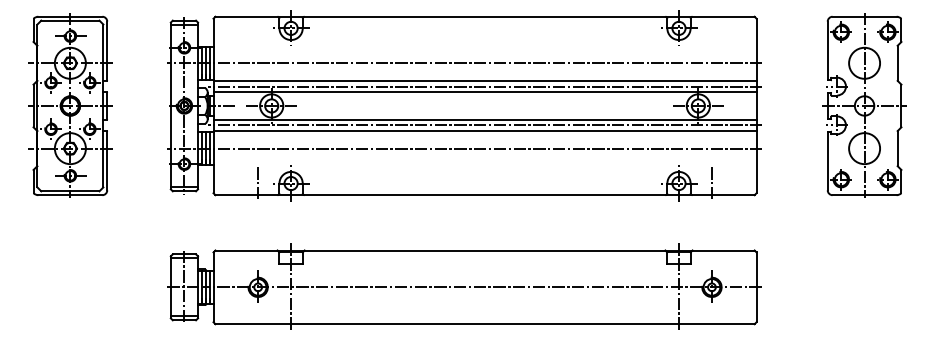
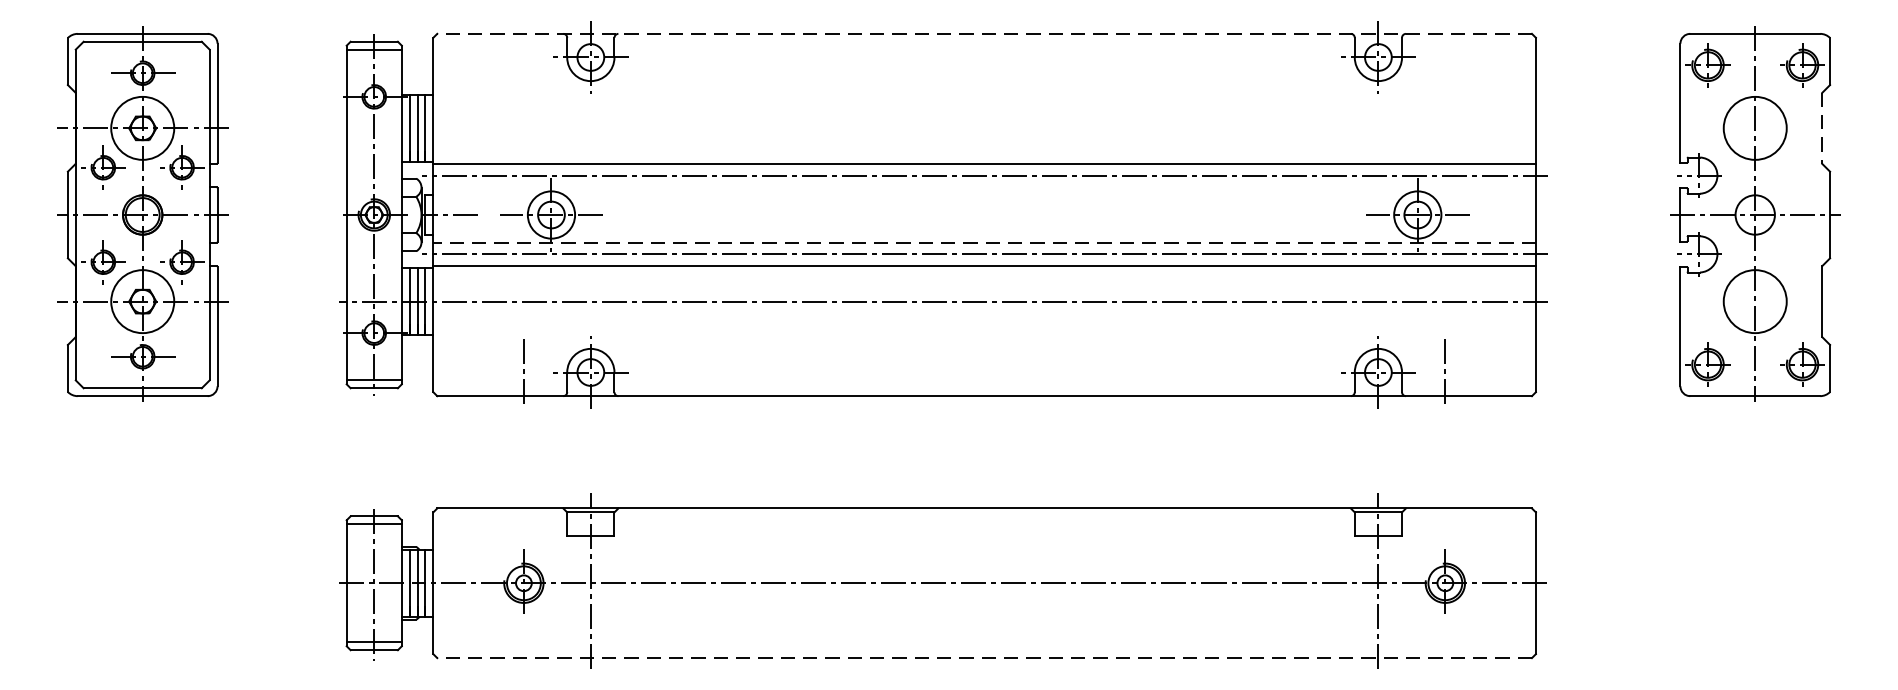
line: (485, 16) -> (985, 33), solid -> dashed
line: (464, 63) -> (942, 128), removed
line: (897, 63) -> (1822, 128), solid -> dashed
line: (484, 92) -> (983, 187), removed
line: (485, 119) -> (985, 242), solid -> dashed
line: (485, 324) -> (985, 658), solid -> dashed

